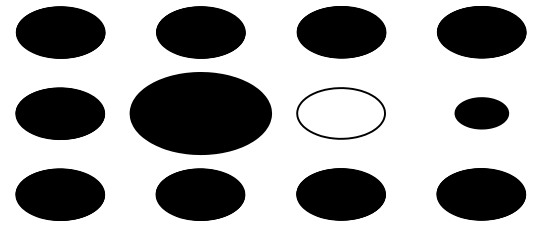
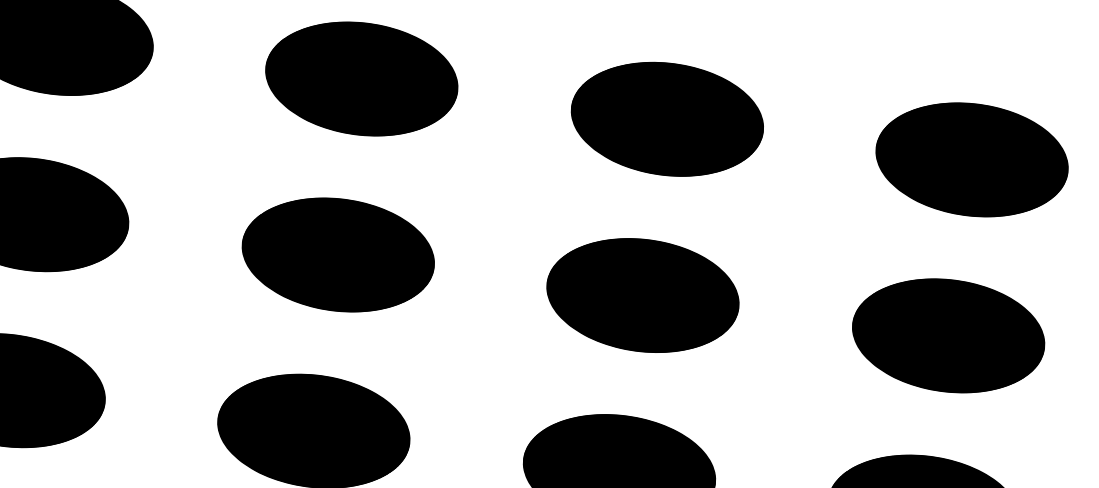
part: (200, 113) -> (337, 254), size x0.62
hatch: (340, 113) -> (641, 295), added
part: (481, 113) -> (948, 336), size x1.67

